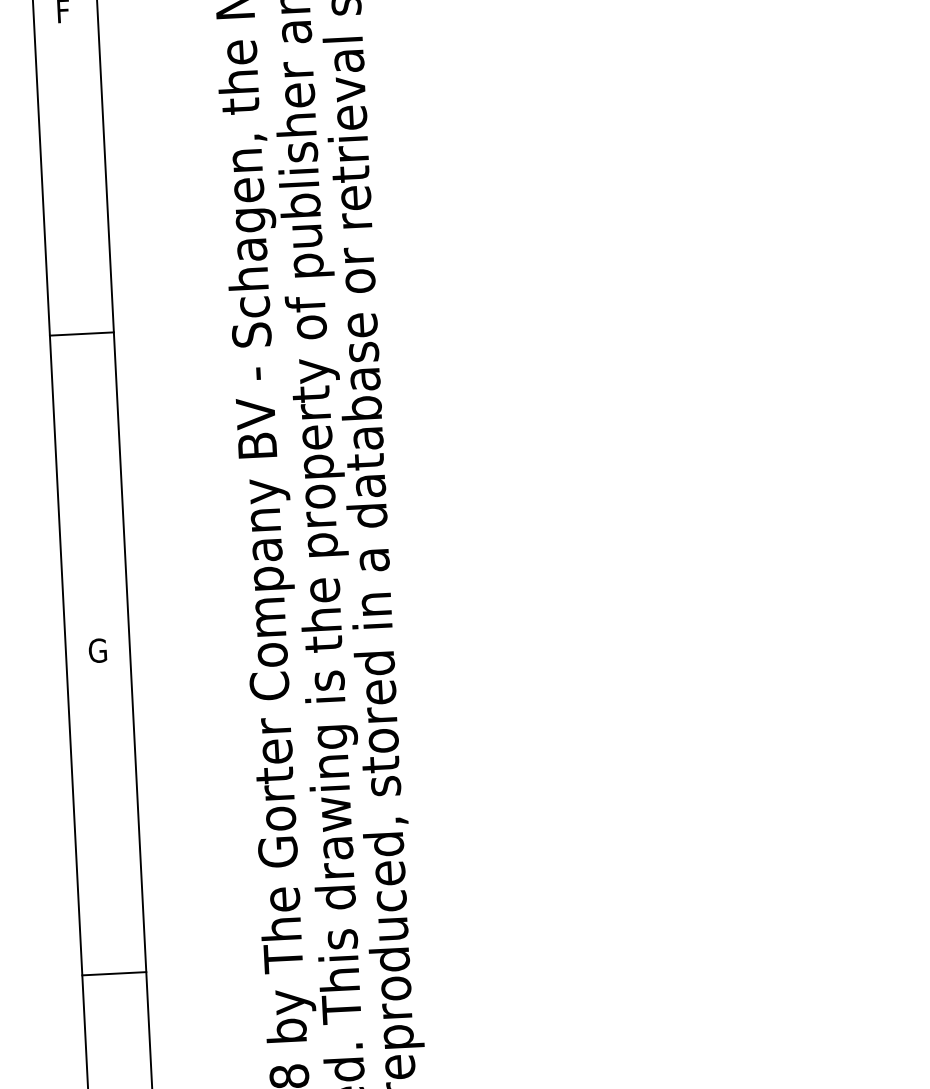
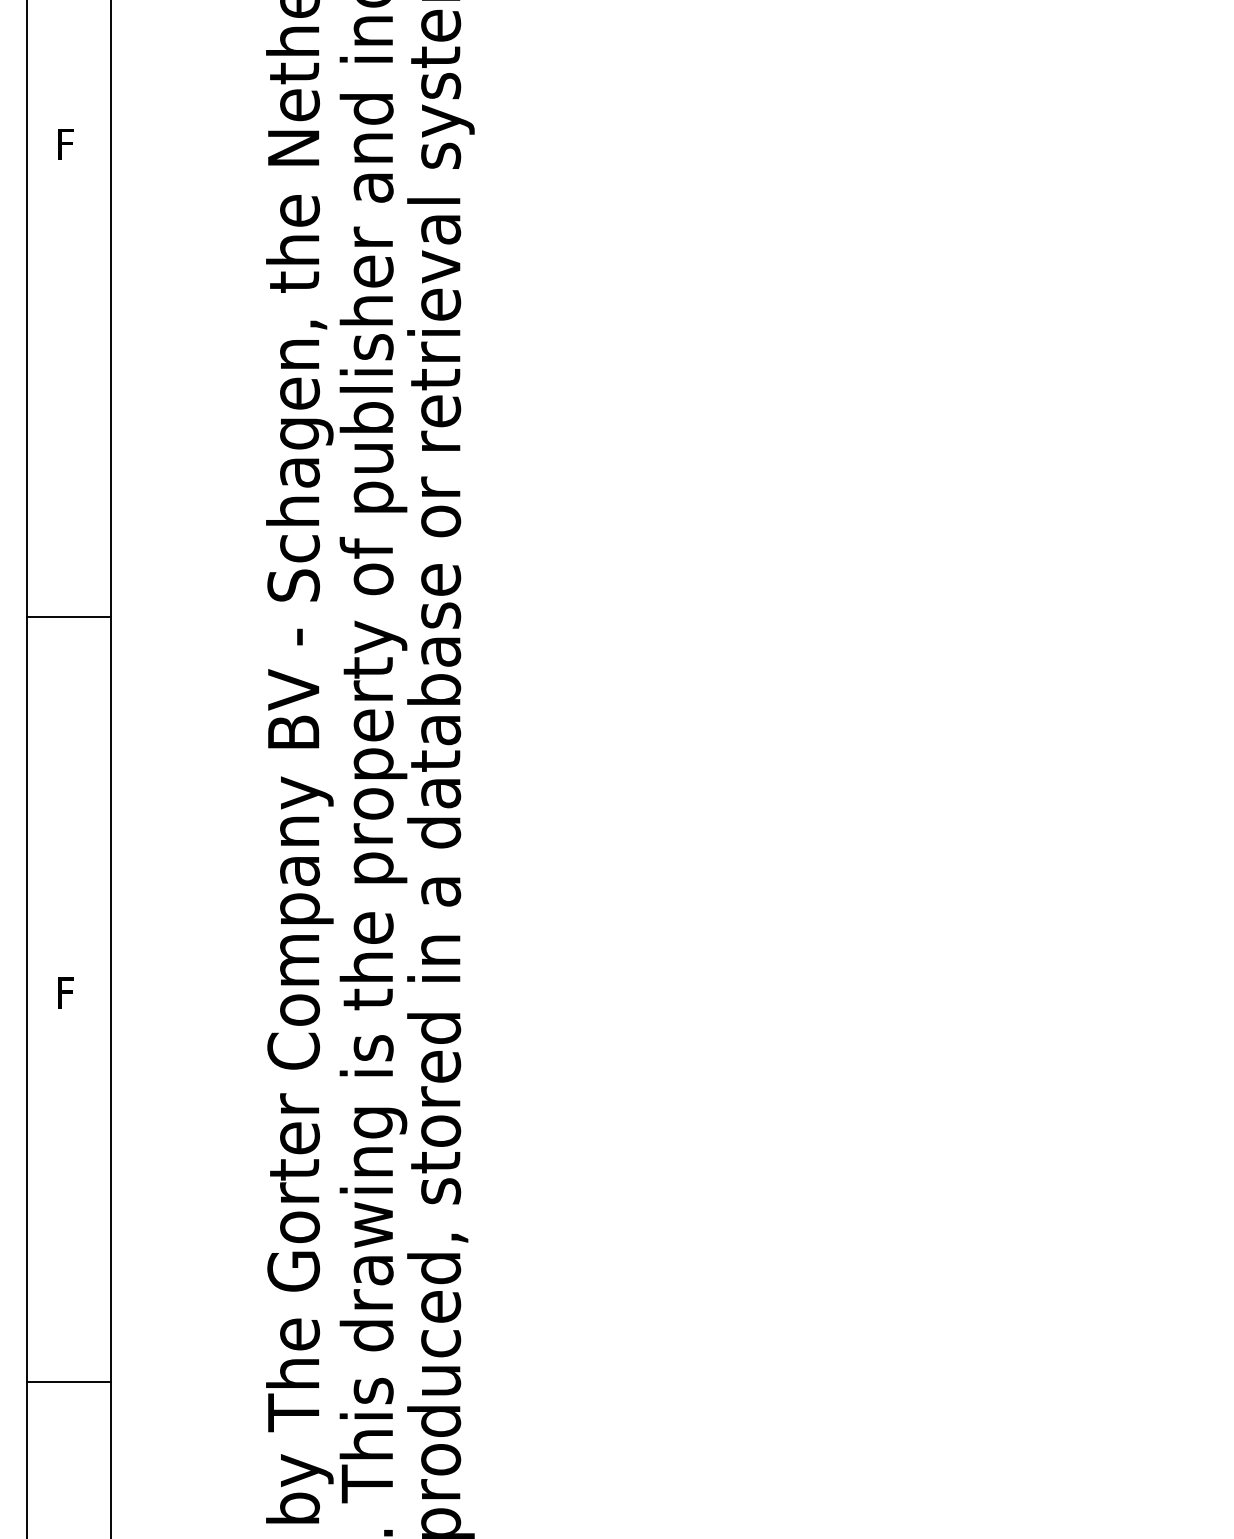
line: (81, 333) -> (68, 616), moved
text: (97, 650) -> (68, 992), G -> F
line: (113, 973) -> (68, 1382), moved

